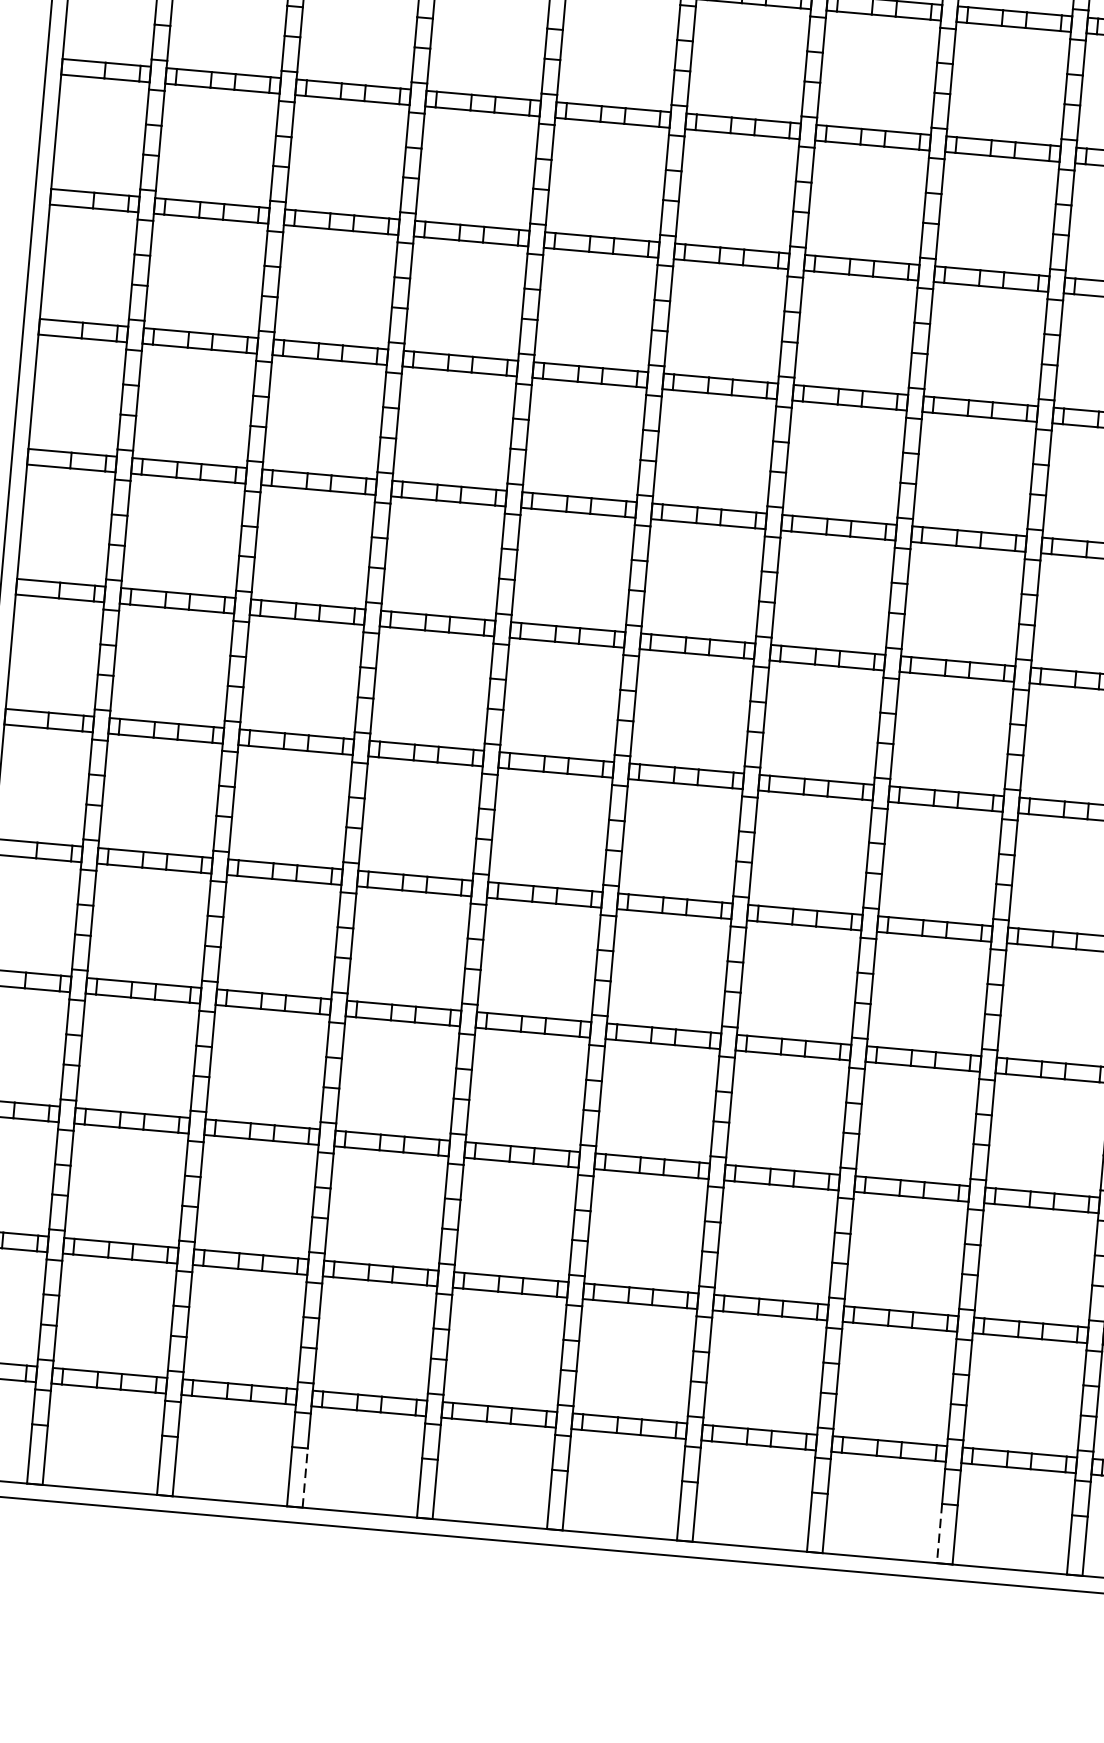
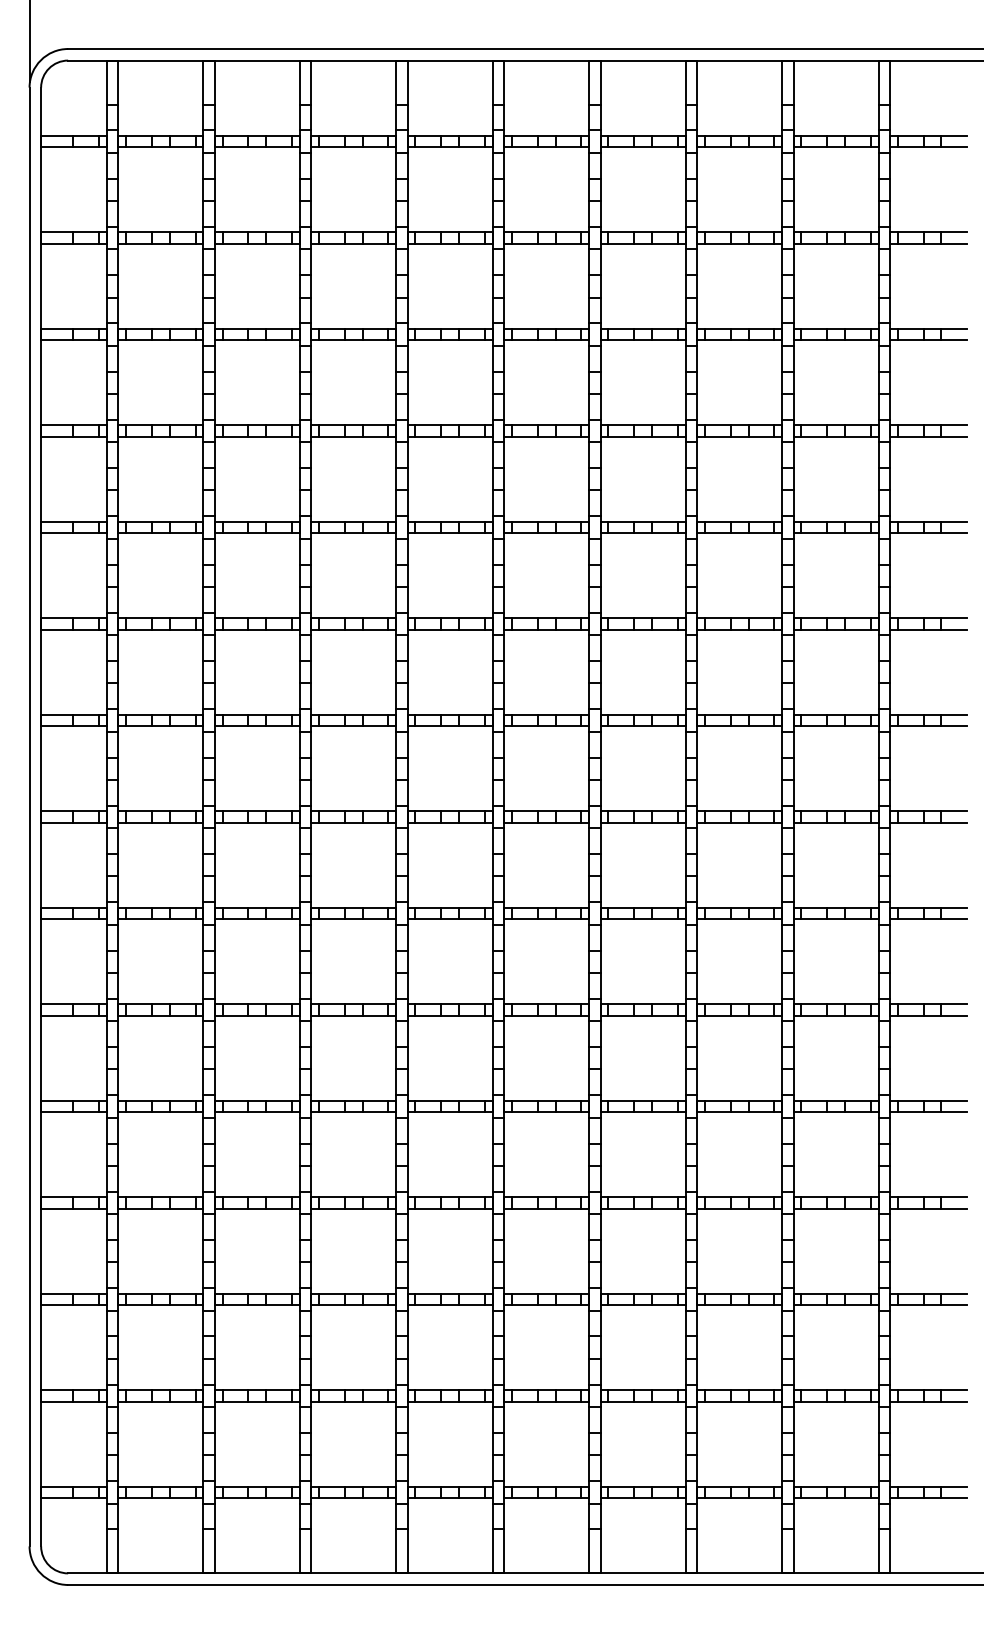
line: (305, 1478) -> (311, 1551), dashed -> solid
line: (940, 1533) -> (782, 1551), dashed -> solid

